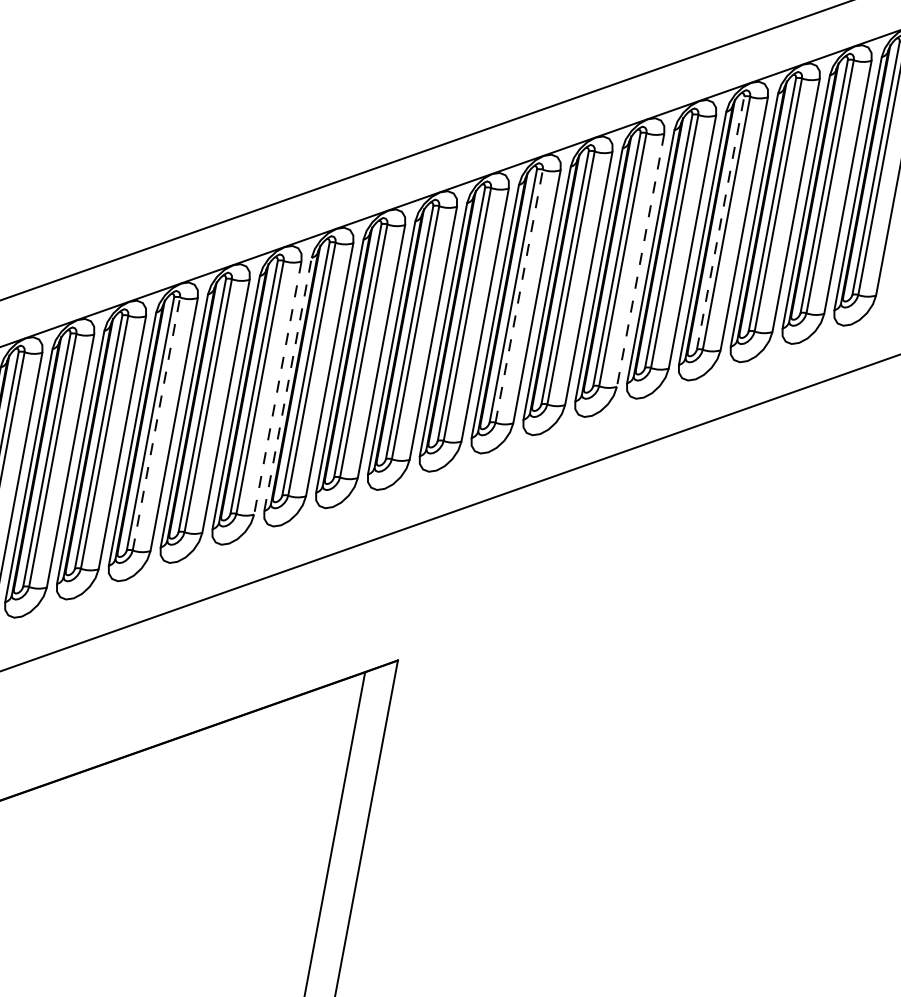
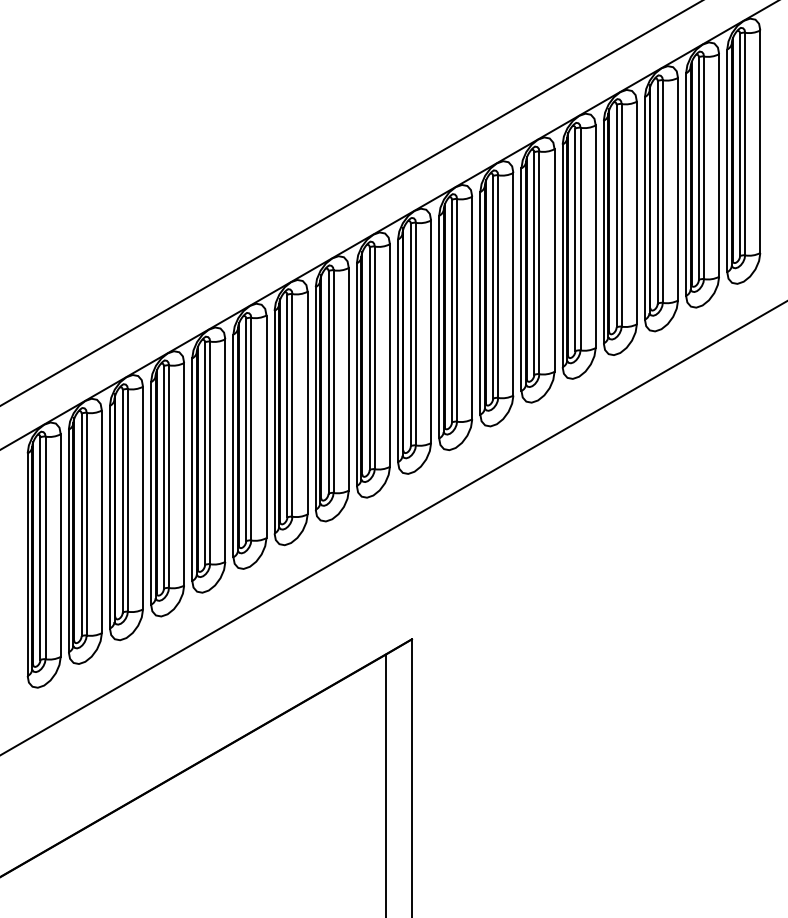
line: (720, 222) -> (616, 215), dashed -> solid
line: (640, 261) -> (554, 261), dashed -> solid
line: (519, 295) -> (457, 309), dashed -> solid
line: (288, 383) -> (274, 421), dashed -> solid
line: (277, 388) -> (266, 427), dashed -> solid
line: (157, 423) -> (169, 476), dashed -> solid

